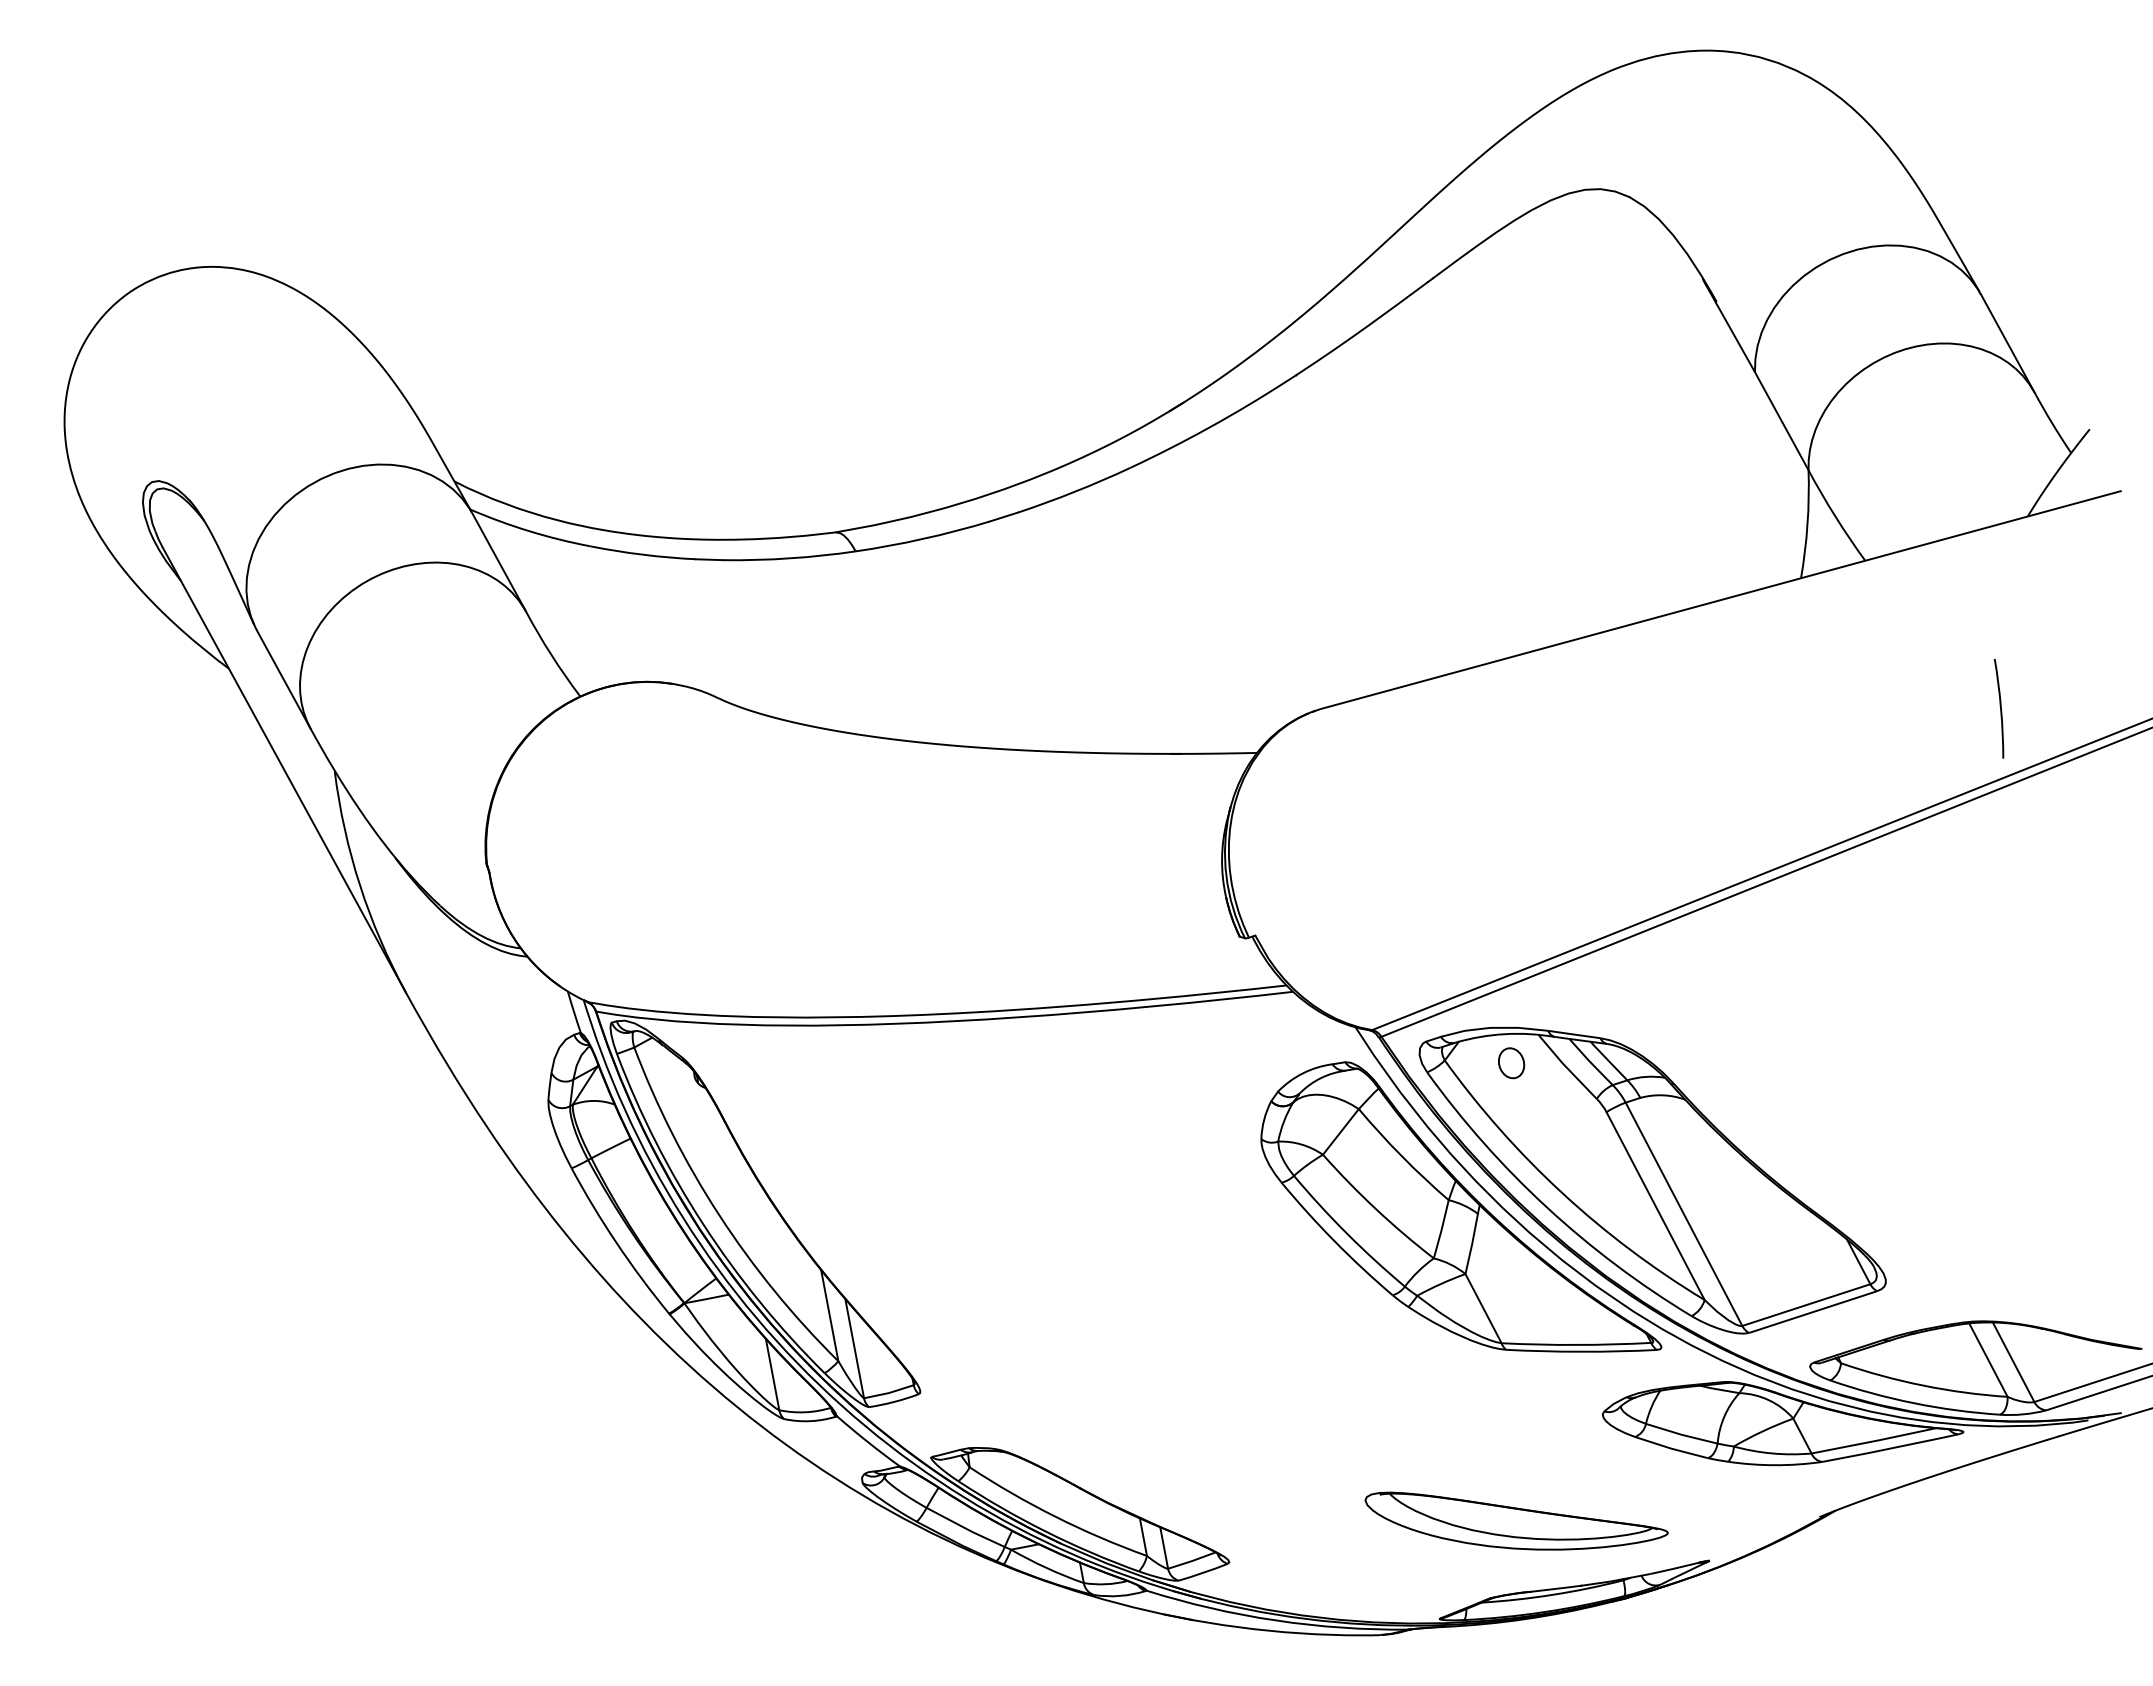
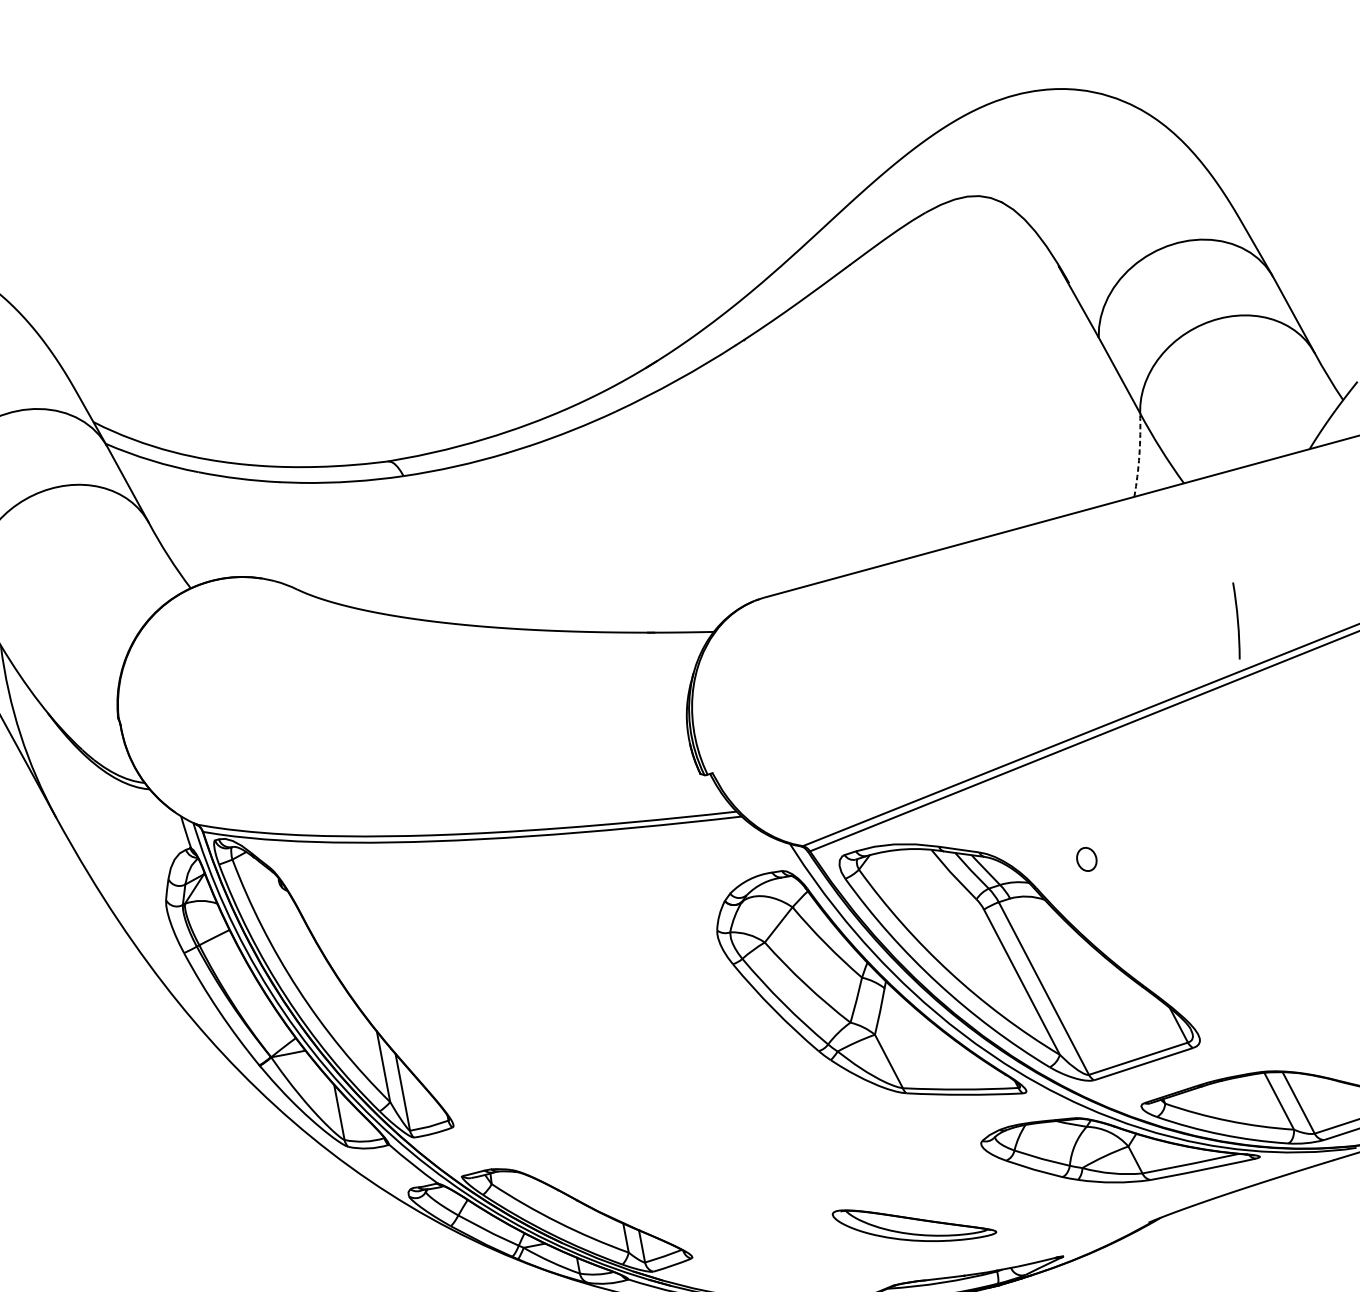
arc: (1807, 524) -> (1139, 455), solid -> dashed
arc: (2000, 708) -> (1237, 620), moved
part: (1511, 1063) -> (1086, 859), moved
part: (1516, 1520) -> (914, 1225), size x0.7

